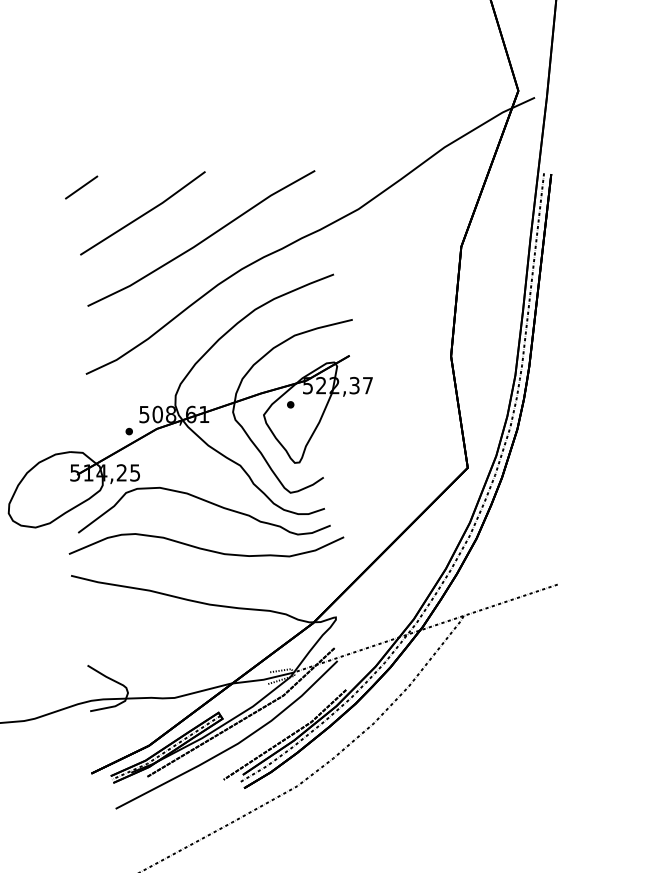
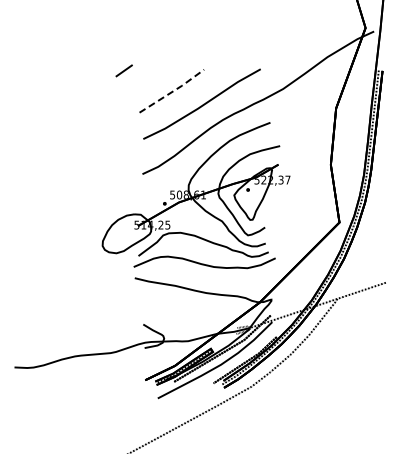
line: (80, 186) -> (123, 70), moved
line: (144, 213) -> (172, 91), solid -> dashed

